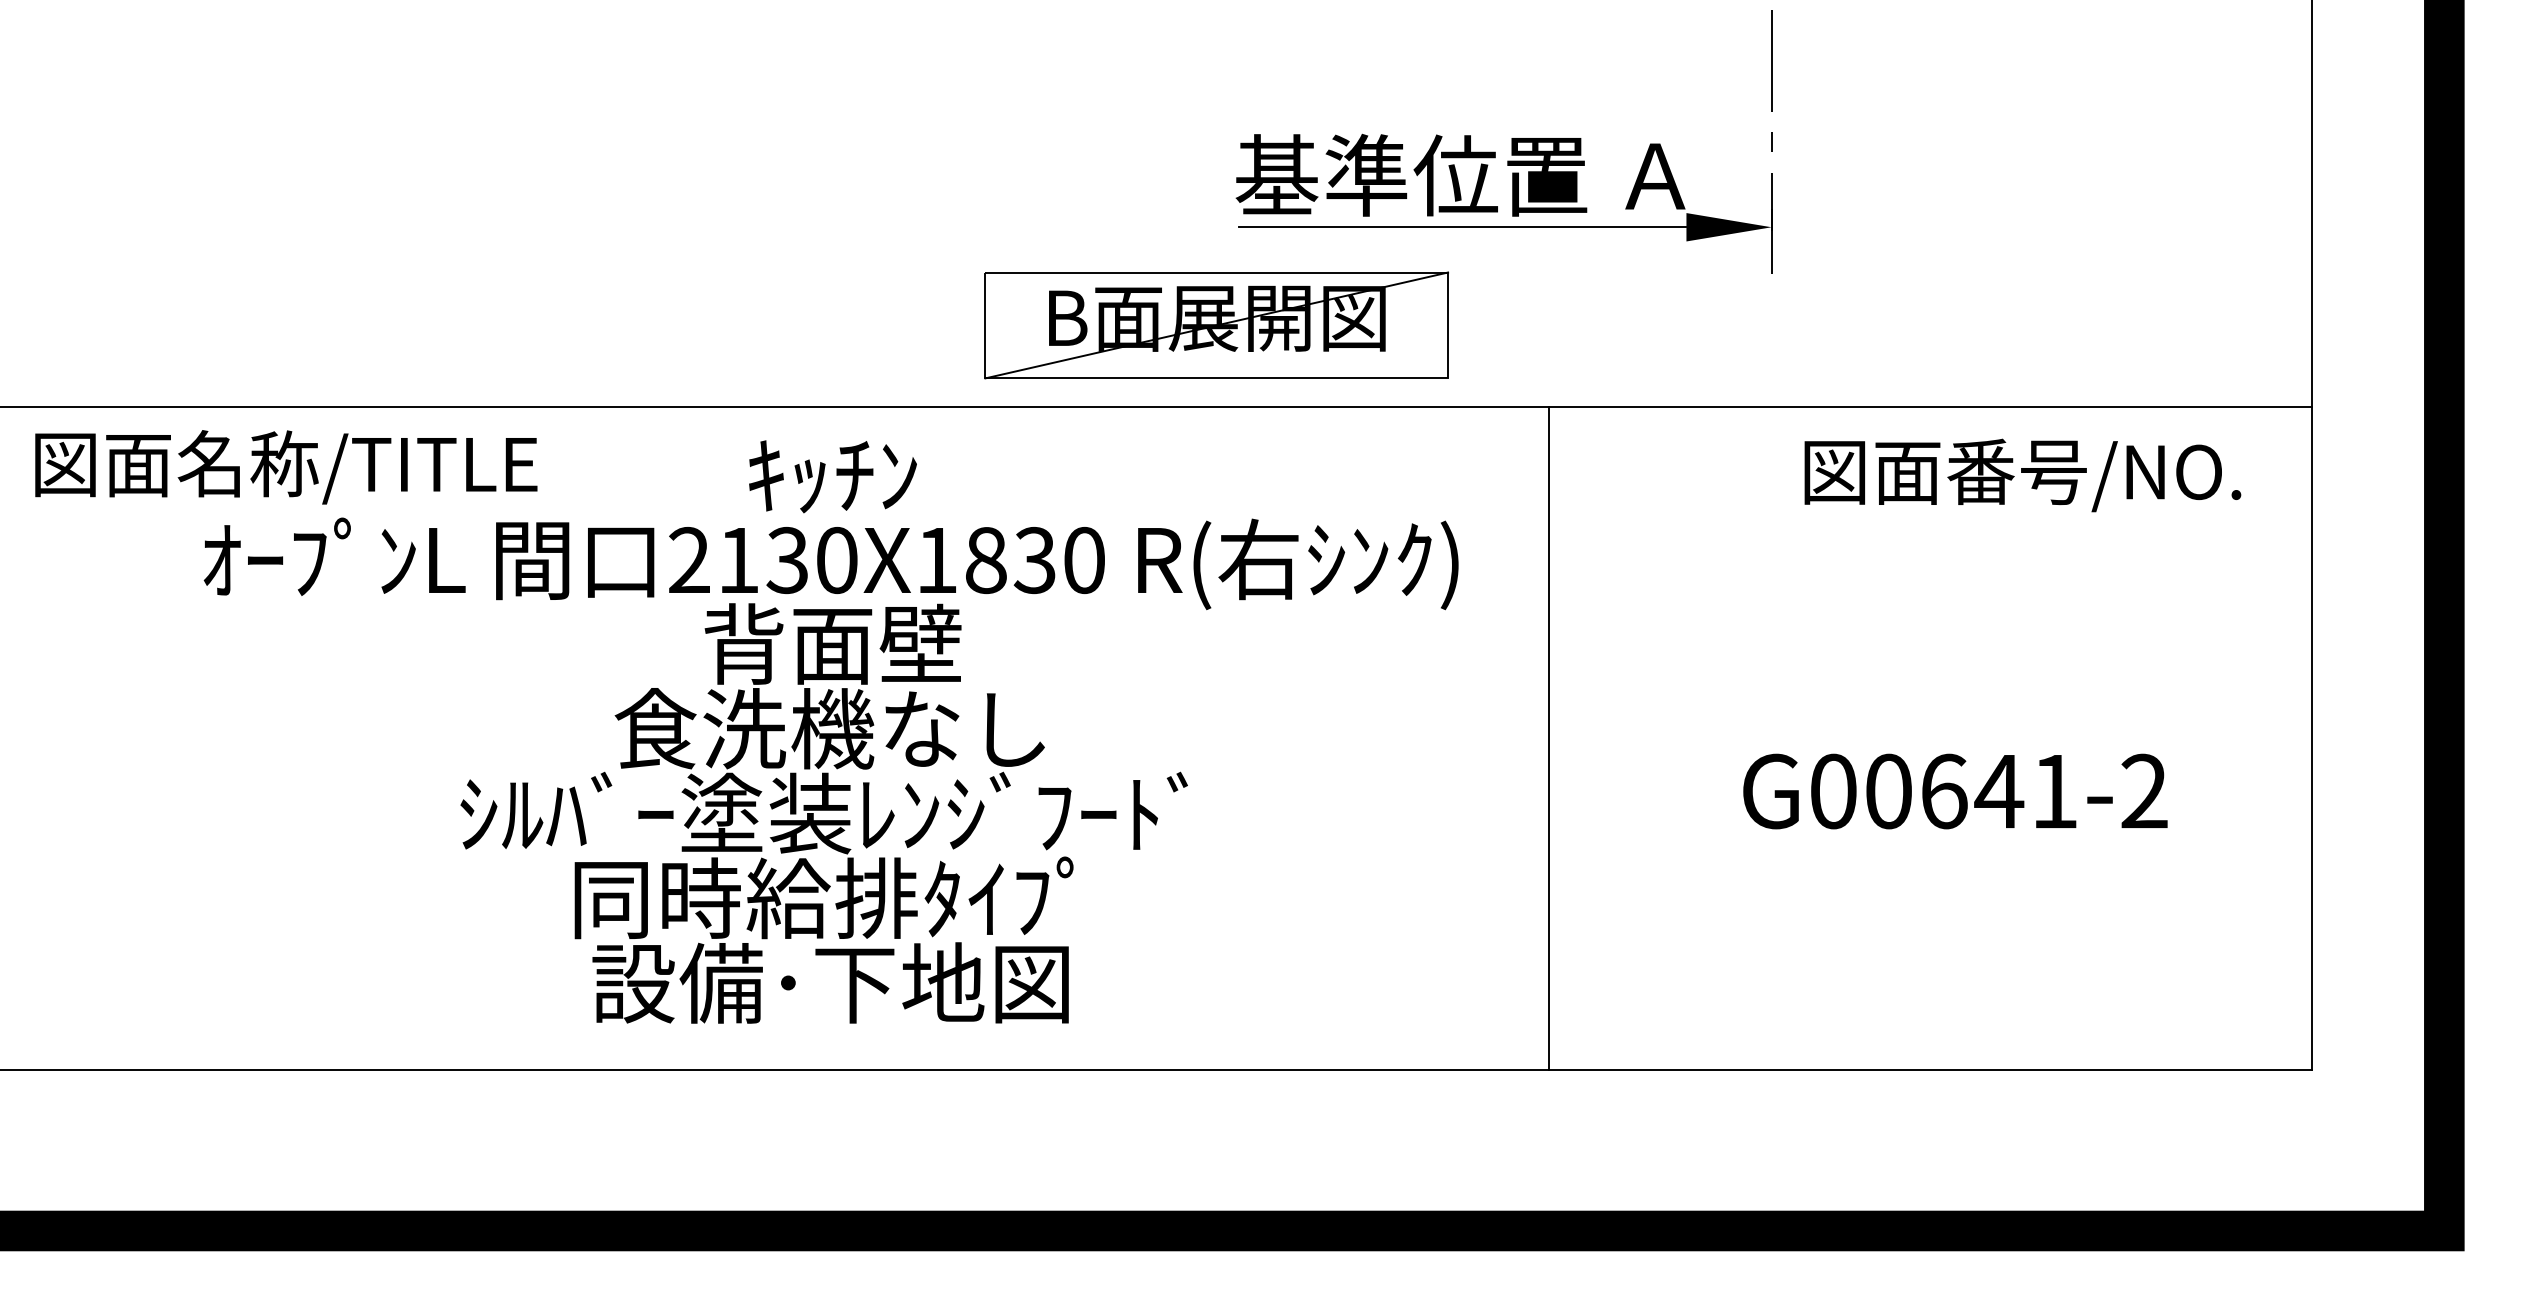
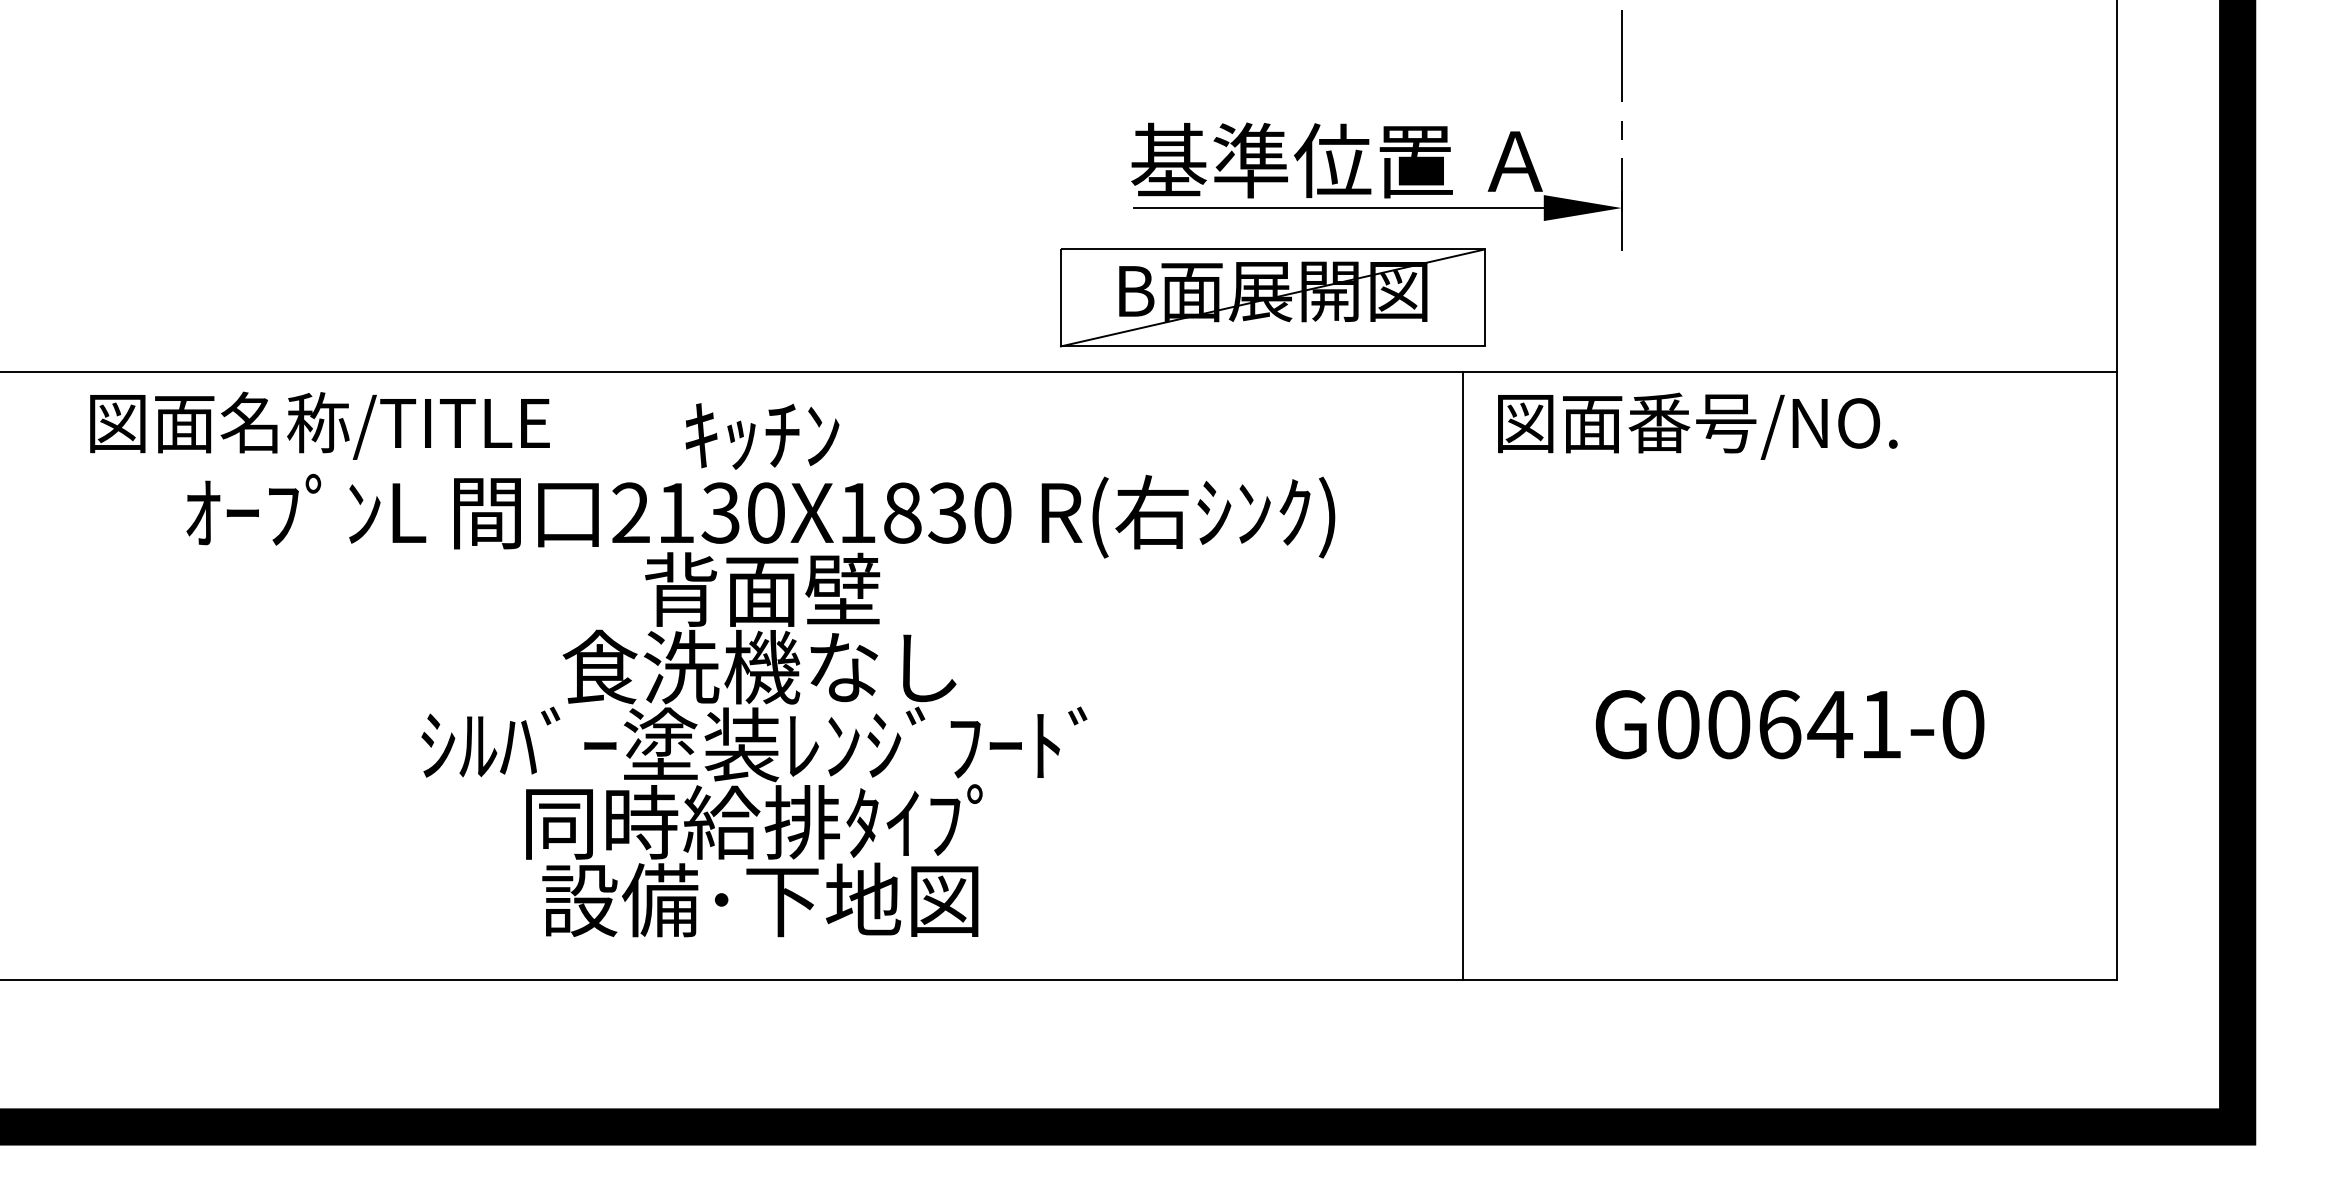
part: (1216, 324) -> (1272, 297), moved
text: (285, 466) -> (319, 425), moved
text: (2022, 474) -> (1697, 425), moved
line: (1548, 737) -> (1462, 675), moved
text: (2144, 791) -> (1963, 724), G00641-2 -> G00641-0

